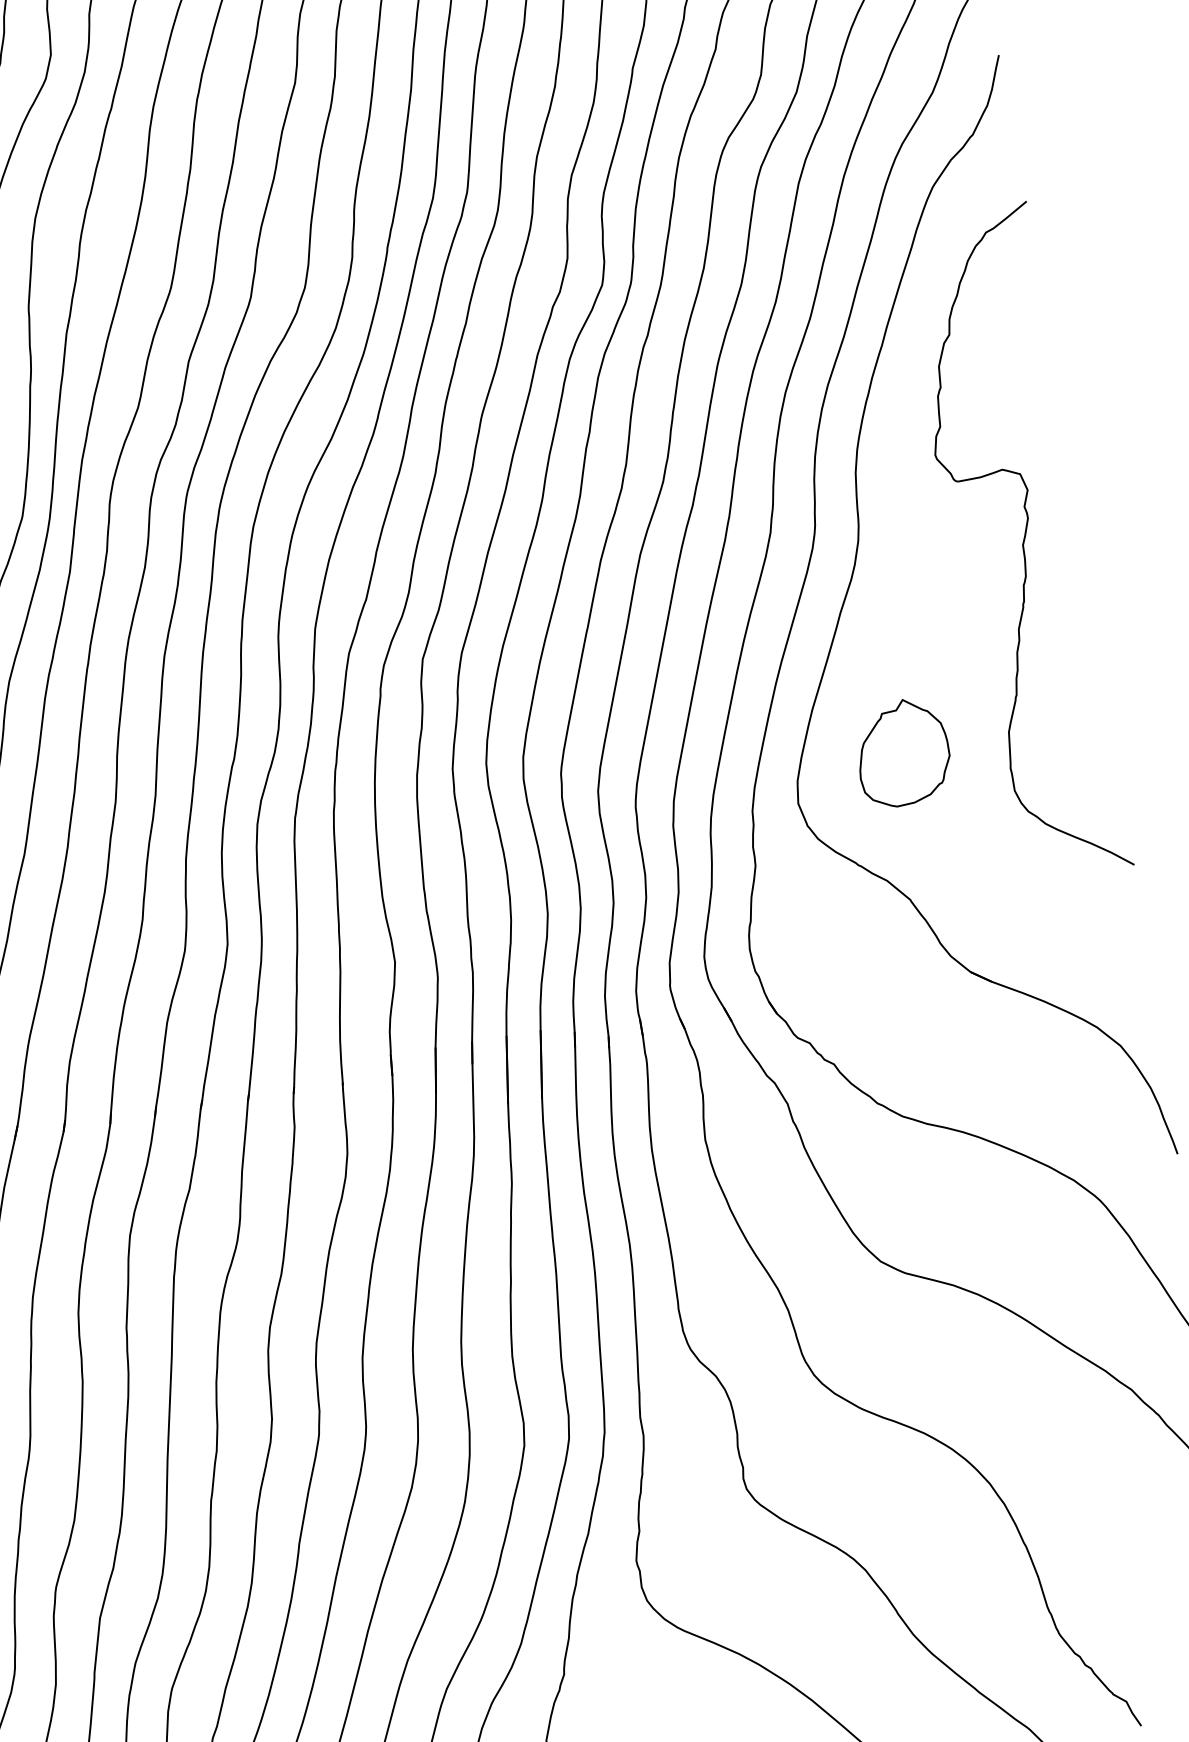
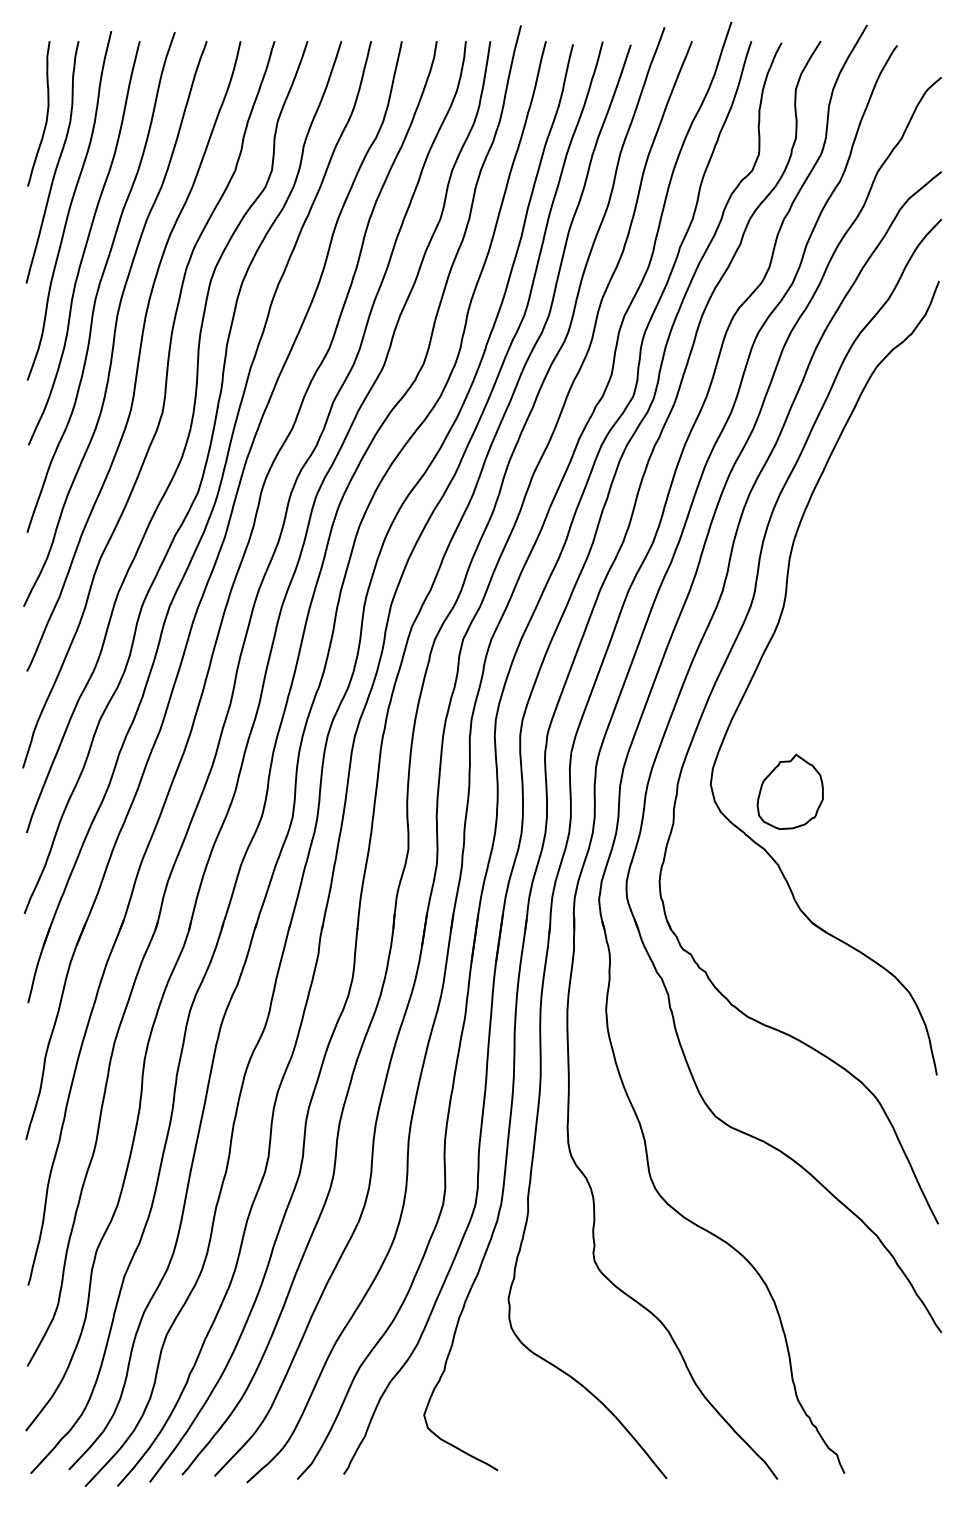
curve: (1021, 543) -> (898, 627), removed
part: (901, 752) -> (789, 791), moved

